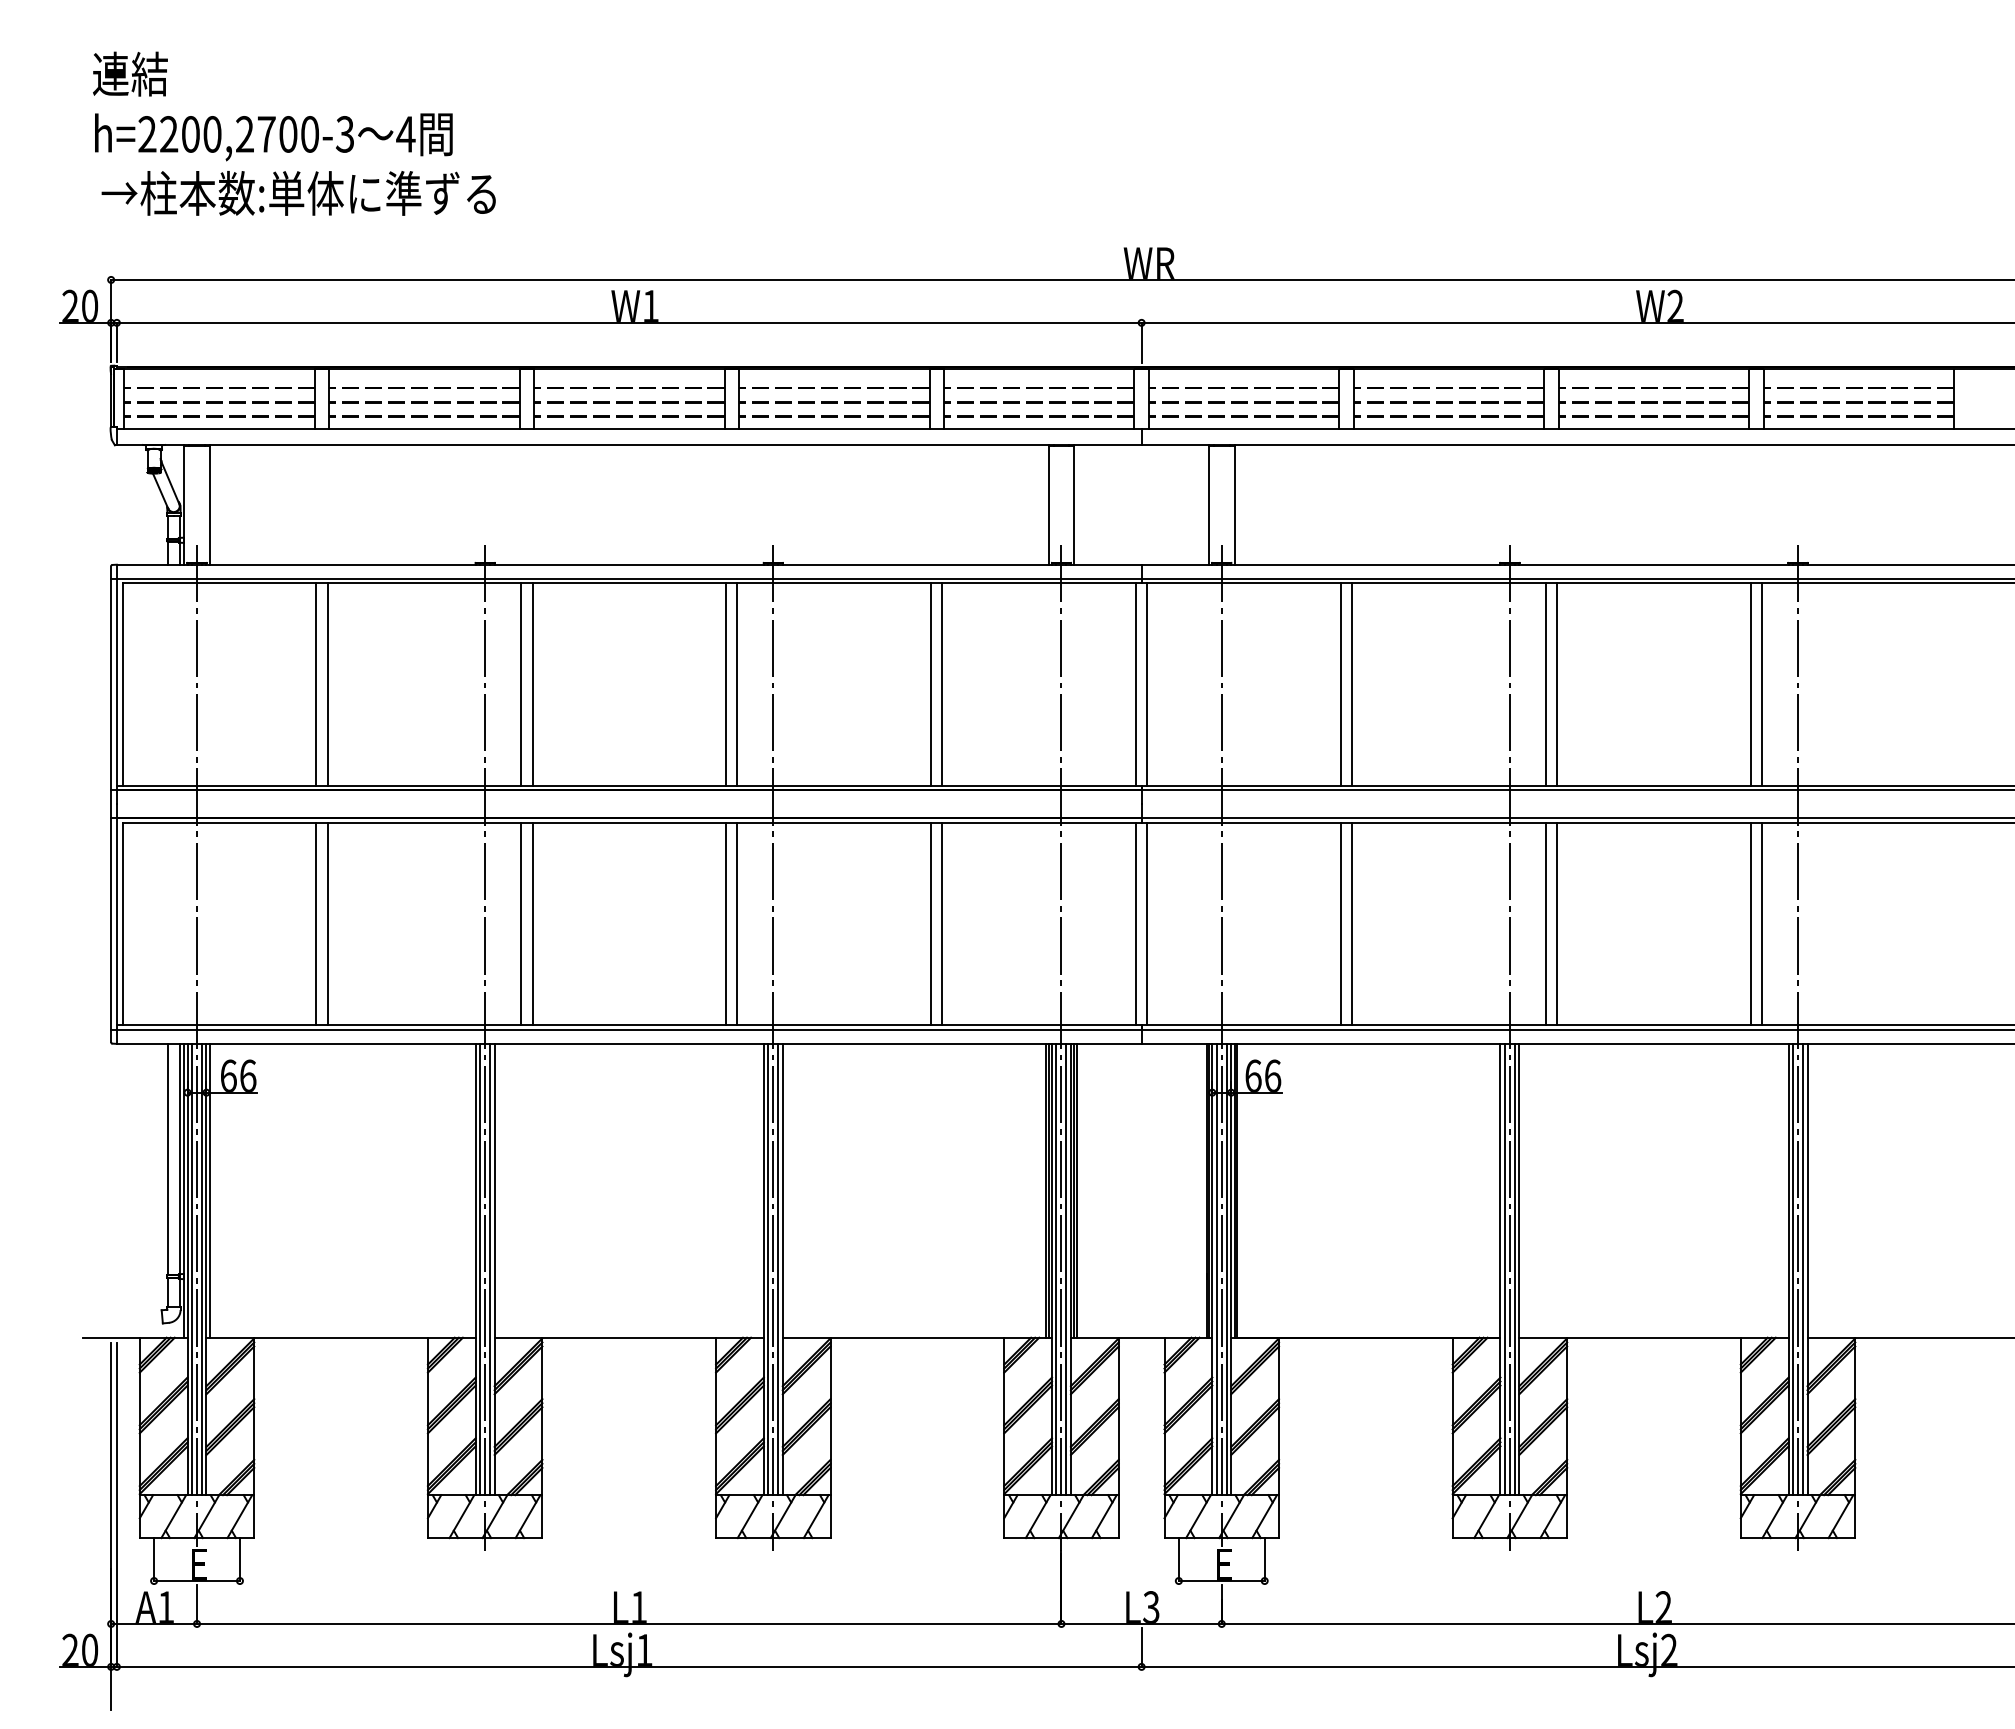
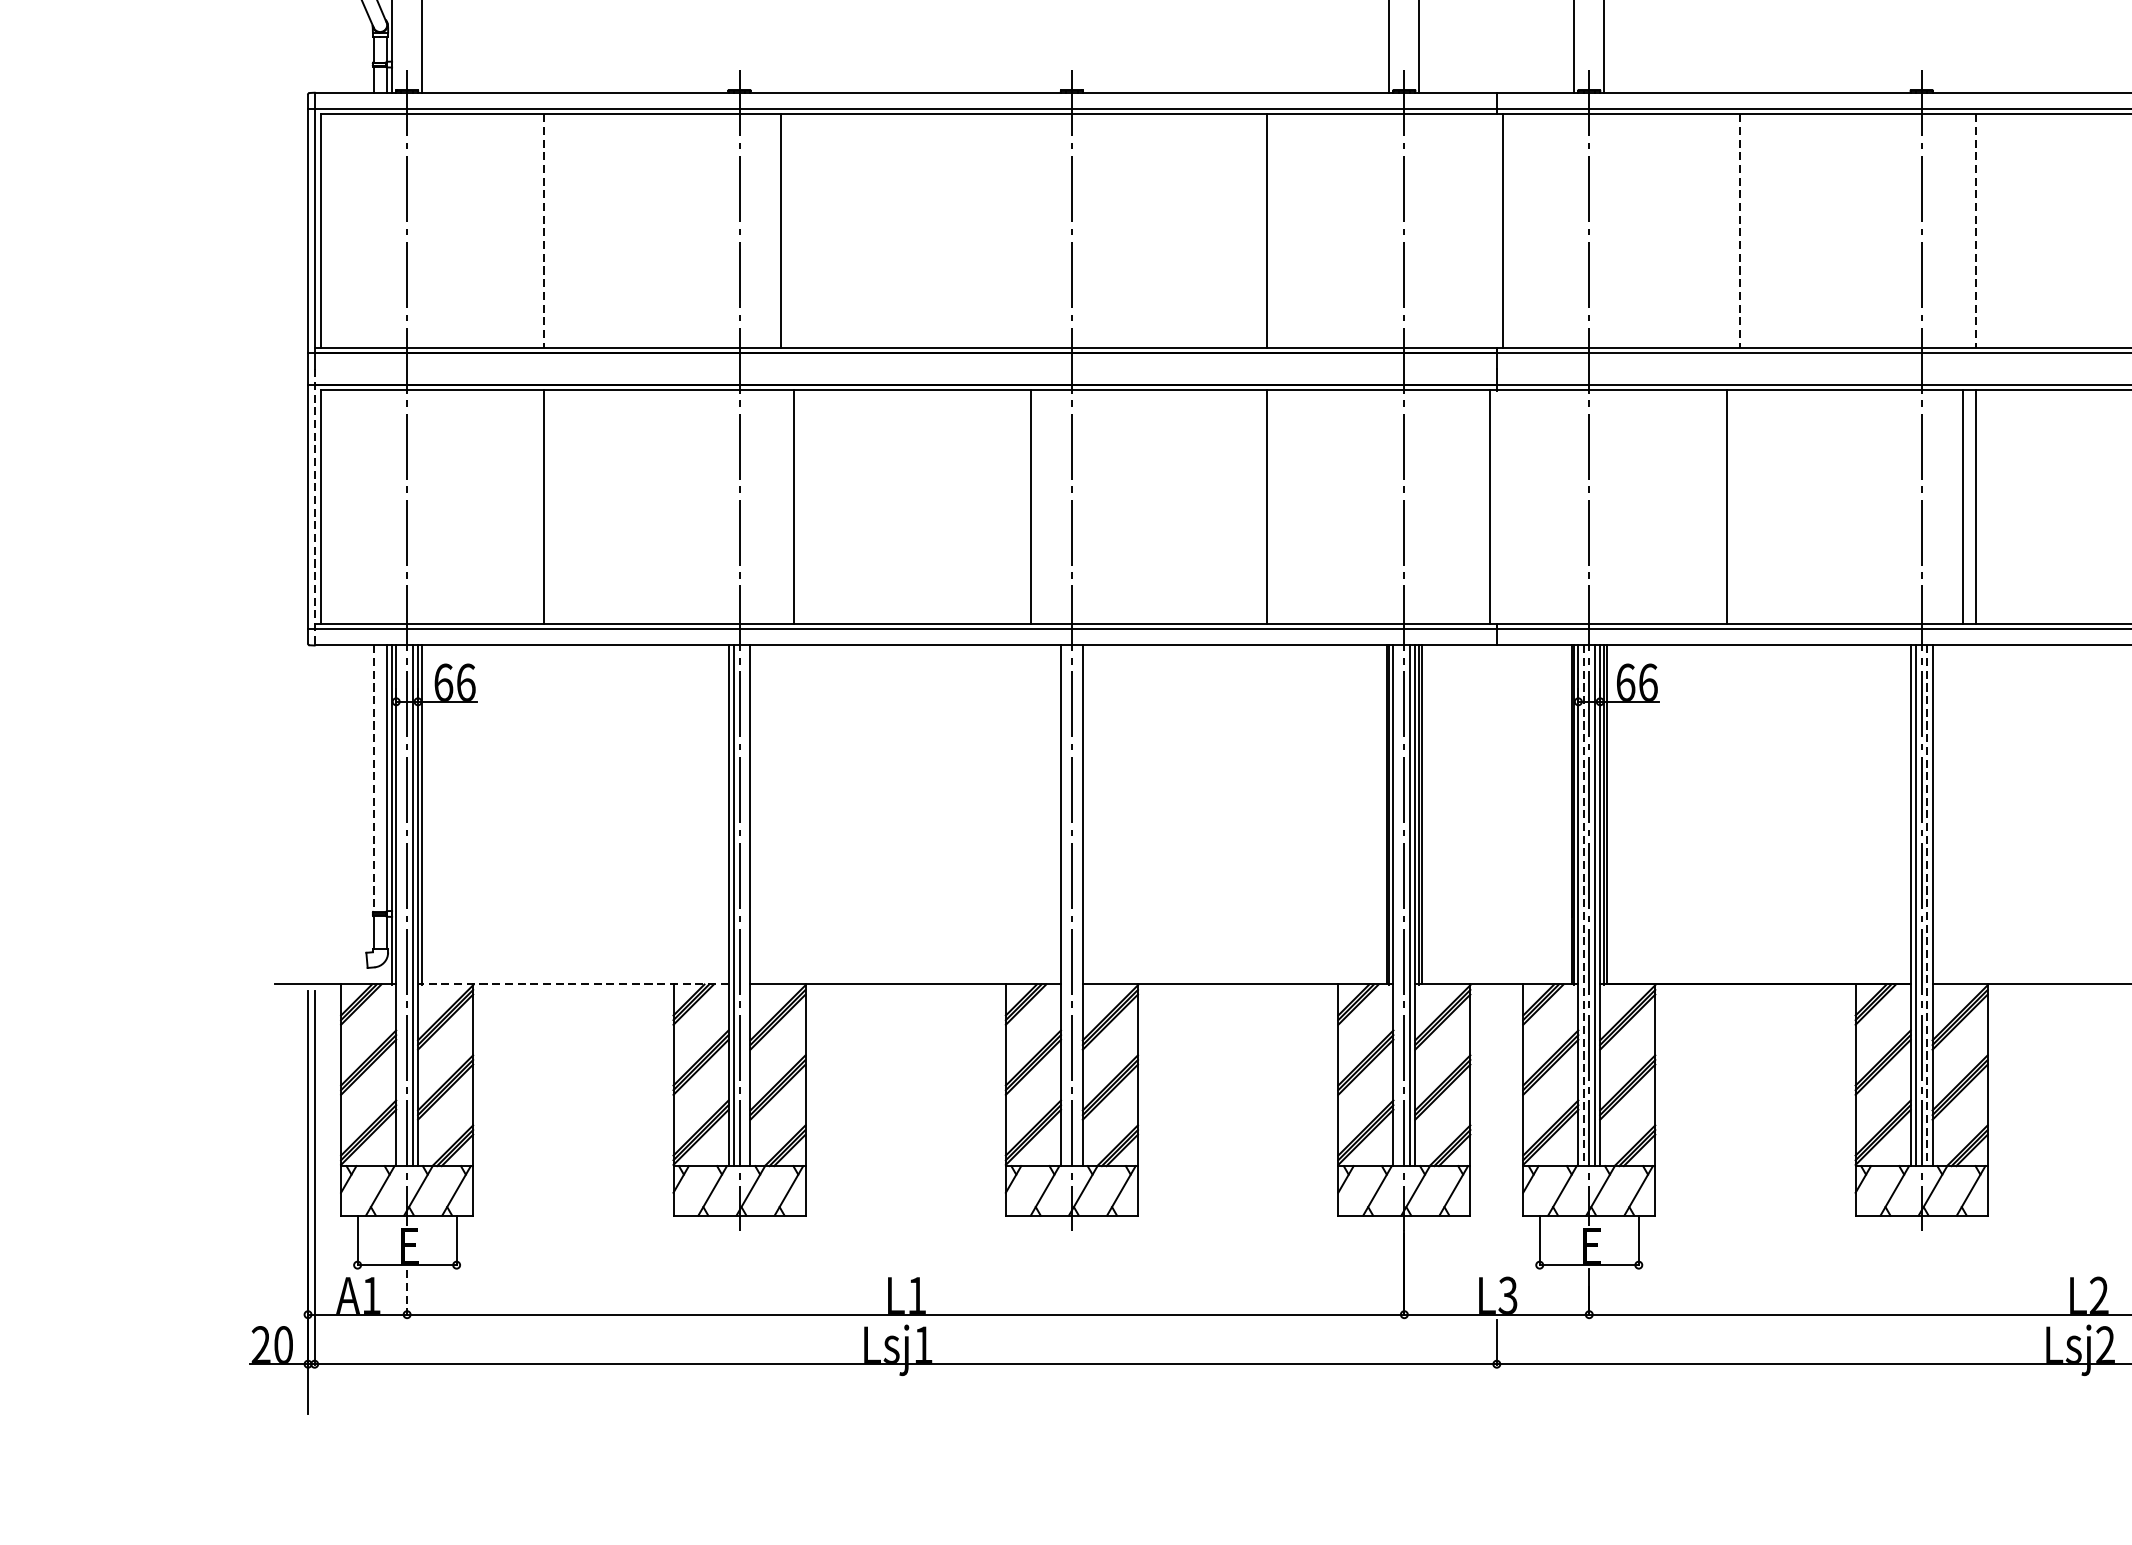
line: (327, 684) -> (557, 230), removed
line: (532, 684) -> (794, 230), removed
line: (726, 684) -> (1017, 230), removed
line: (737, 684) -> (1030, 230), removed
line: (930, 684) -> (1253, 230), removed
line: (1135, 684) -> (1489, 230), removed
line: (1340, 684) -> (1726, 230), removed
line: (1545, 684) -> (1962, 230), removed
line: (316, 685) -> (544, 232), solid -> dashed
line: (1352, 685) -> (1740, 232), solid -> dashed
line: (1557, 685) -> (1976, 232), solid -> dashed
line: (327, 923) -> (557, 506), removed
line: (521, 923) -> (781, 506), removed
line: (726, 923) -> (1017, 506), removed
line: (930, 923) -> (1253, 506), removed
line: (1147, 923) -> (1503, 506), removed
line: (1352, 923) -> (1740, 506), removed
line: (116, 924) -> (314, 507), solid -> dashed
line: (167, 1159) -> (373, 778), solid -> dashed
line: (192, 1269) -> (401, 905), removed
line: (490, 1269) -> (745, 905), removed
line: (768, 1269) -> (1066, 905), removed
line: (778, 1269) -> (1077, 905), removed
line: (1056, 1269) -> (1398, 905), removed
line: (1216, 1269) -> (1583, 905), solid -> dashed
line: (1514, 1269) -> (1926, 905), solid -> dashed
line: (341, 1337) -> (573, 984), solid -> dashed
line: (197, 1605) -> (407, 1293), solid -> dashed

